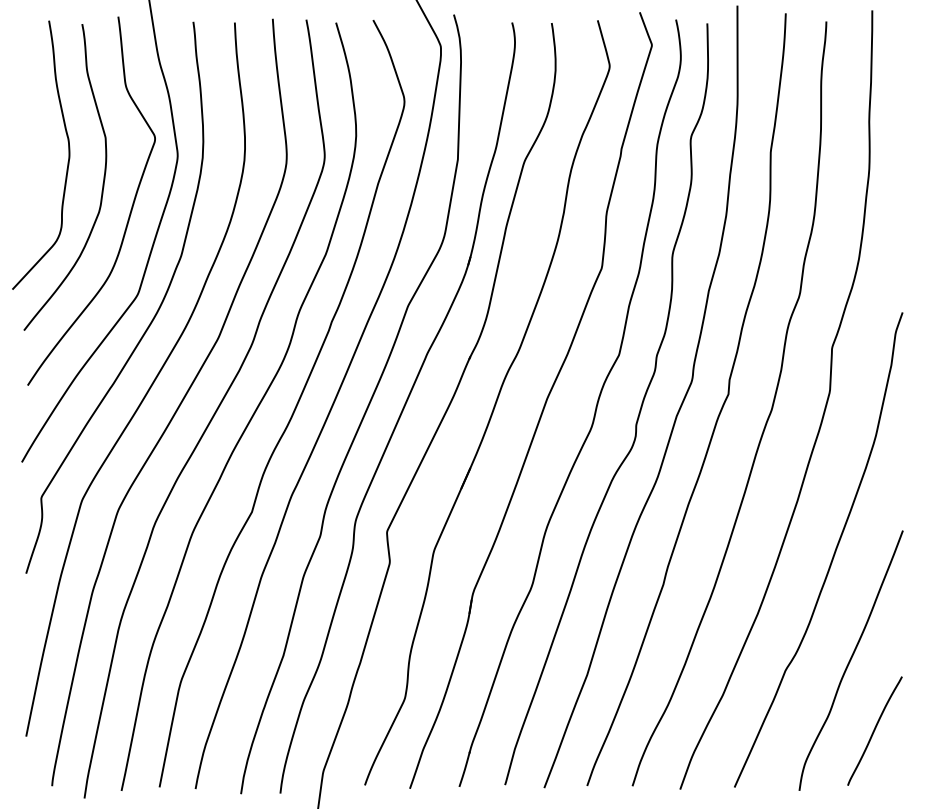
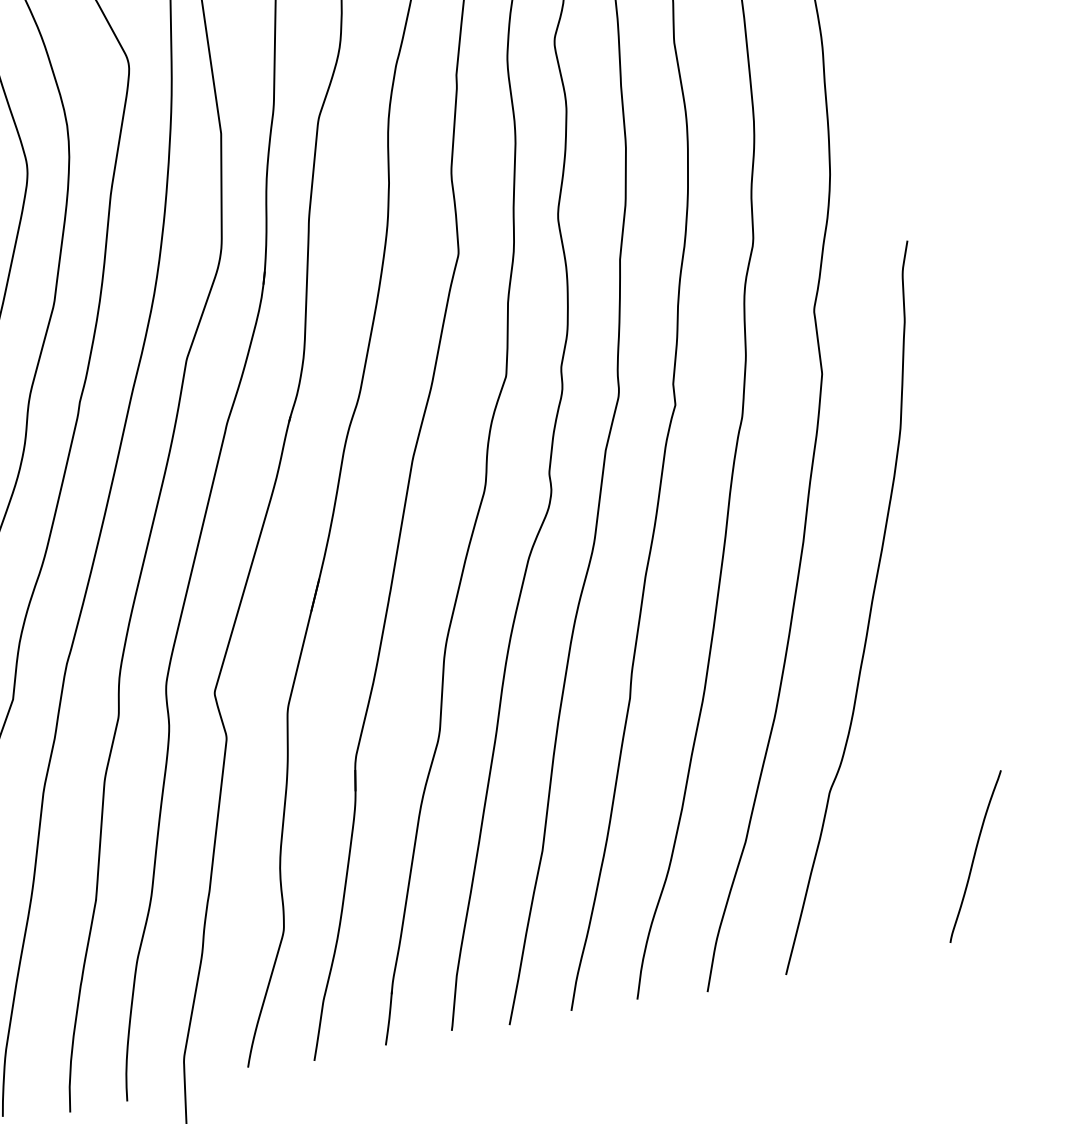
curve: (850, 660) -> (921, 760), removed

